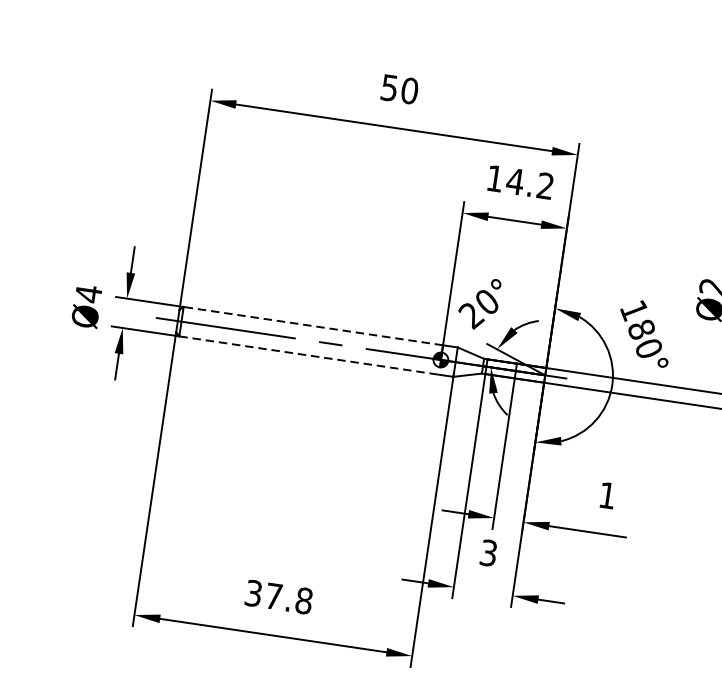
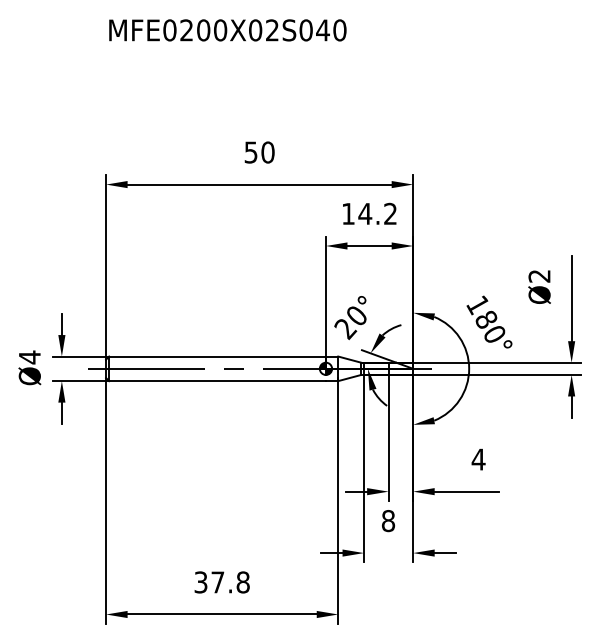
line: (313, 326) -> (217, 356), dashed -> solid
line: (310, 356) -> (218, 381), dashed -> solid
text: (607, 495) -> (478, 459), 1 -> 4
text: (488, 553) -> (388, 521), 3 -> 8

